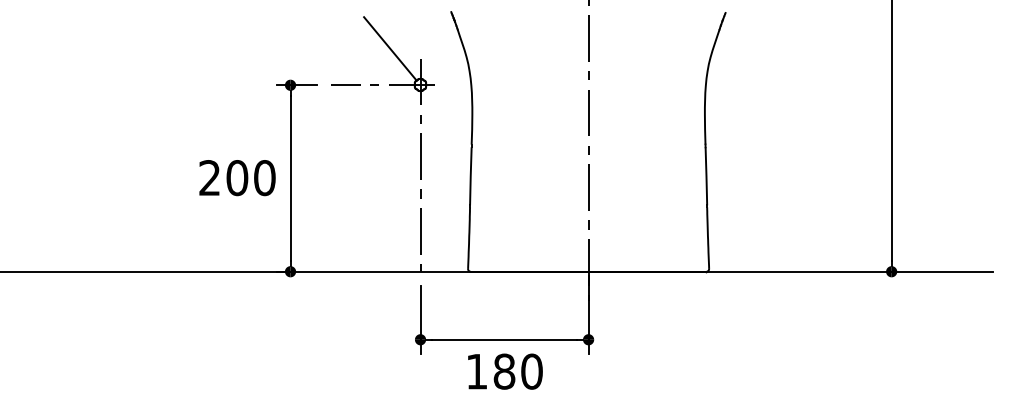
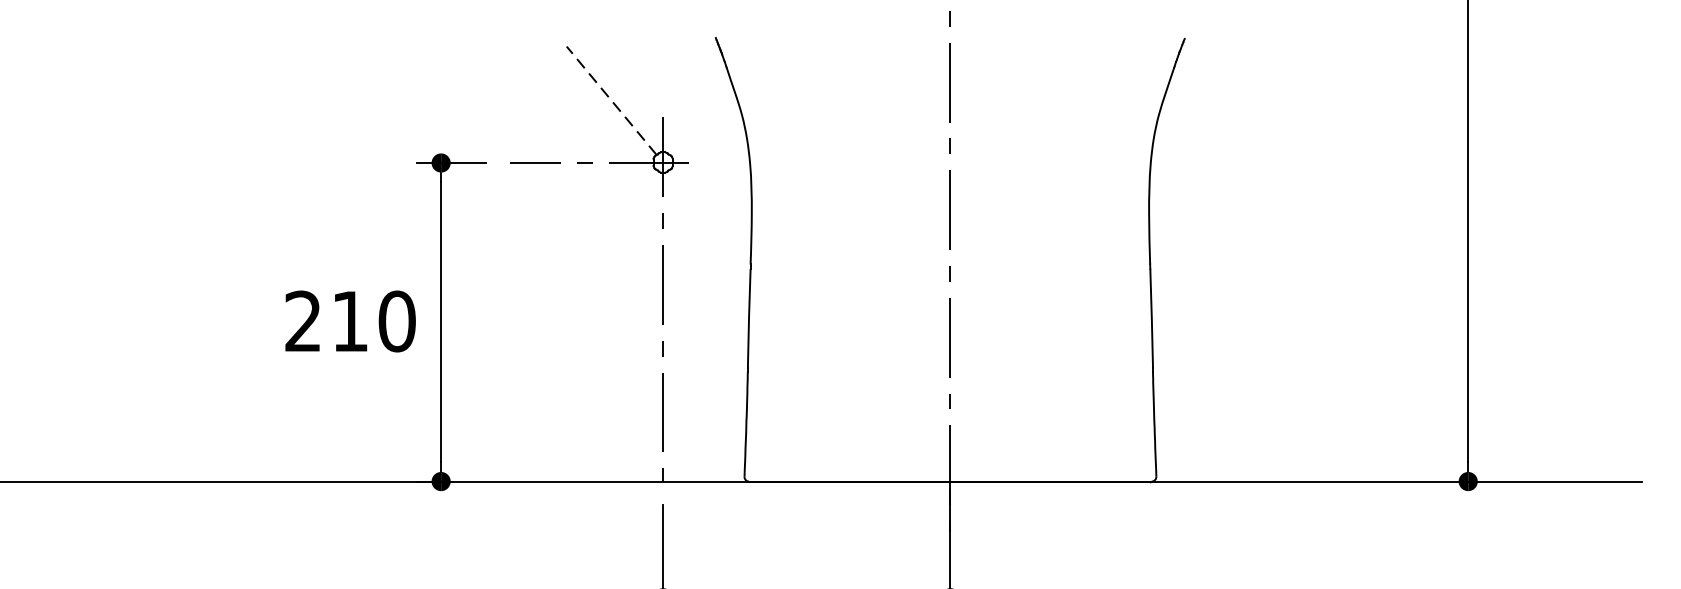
line: (390, 48) -> (611, 100), solid -> dashed
text: (237, 178) -> (350, 322), 200 -> 210

